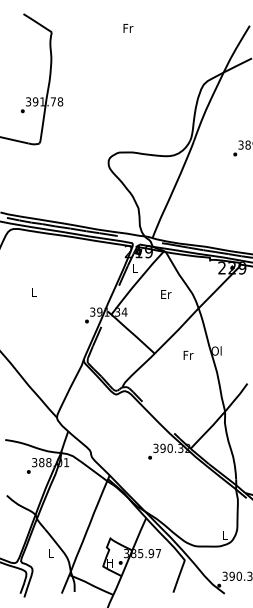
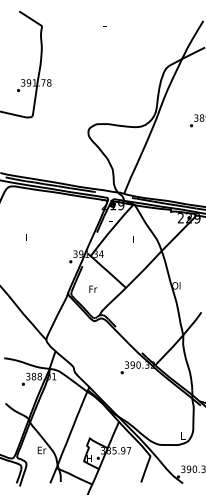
text: (128, 28) -> (104, 23), Fr -> L
text: (166, 294) -> (135, 239), Er -> L
text: (188, 354) -> (93, 288), moved
text: (51, 552) -> (41, 449), L -> Er

